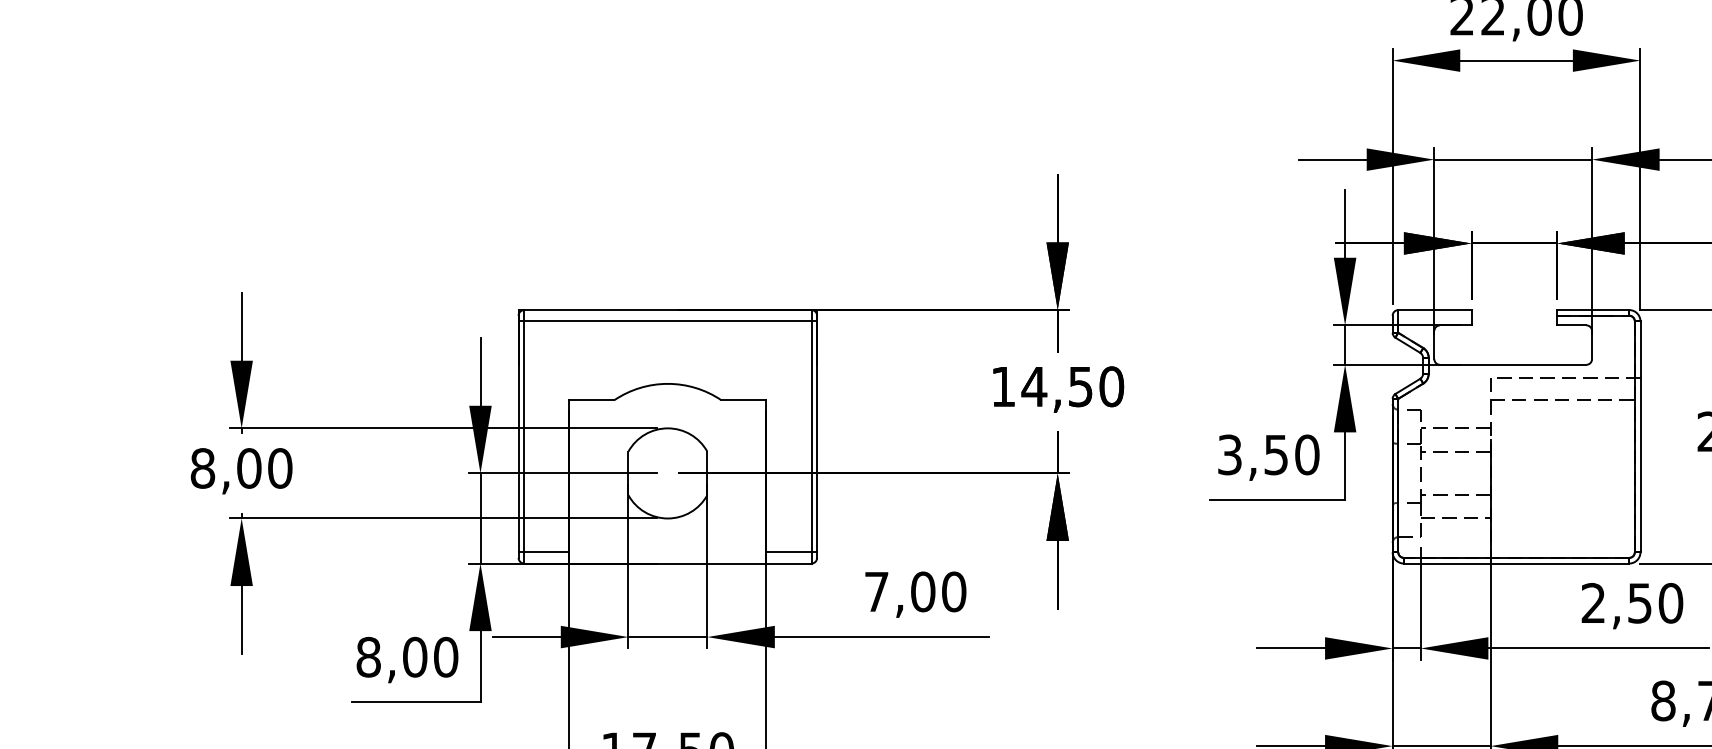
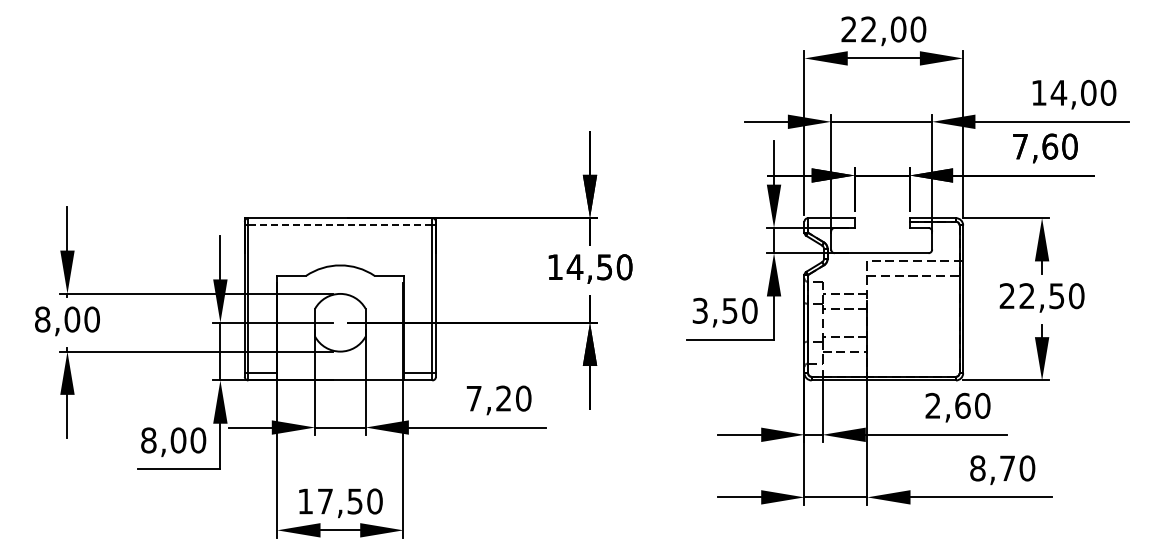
line: (668, 321) -> (340, 225), solid -> dashed
text: (922, 591) -> (503, 398), 7,00 -> 7,20
text: (1639, 602) -> (962, 405), 2,50 -> 2,60

